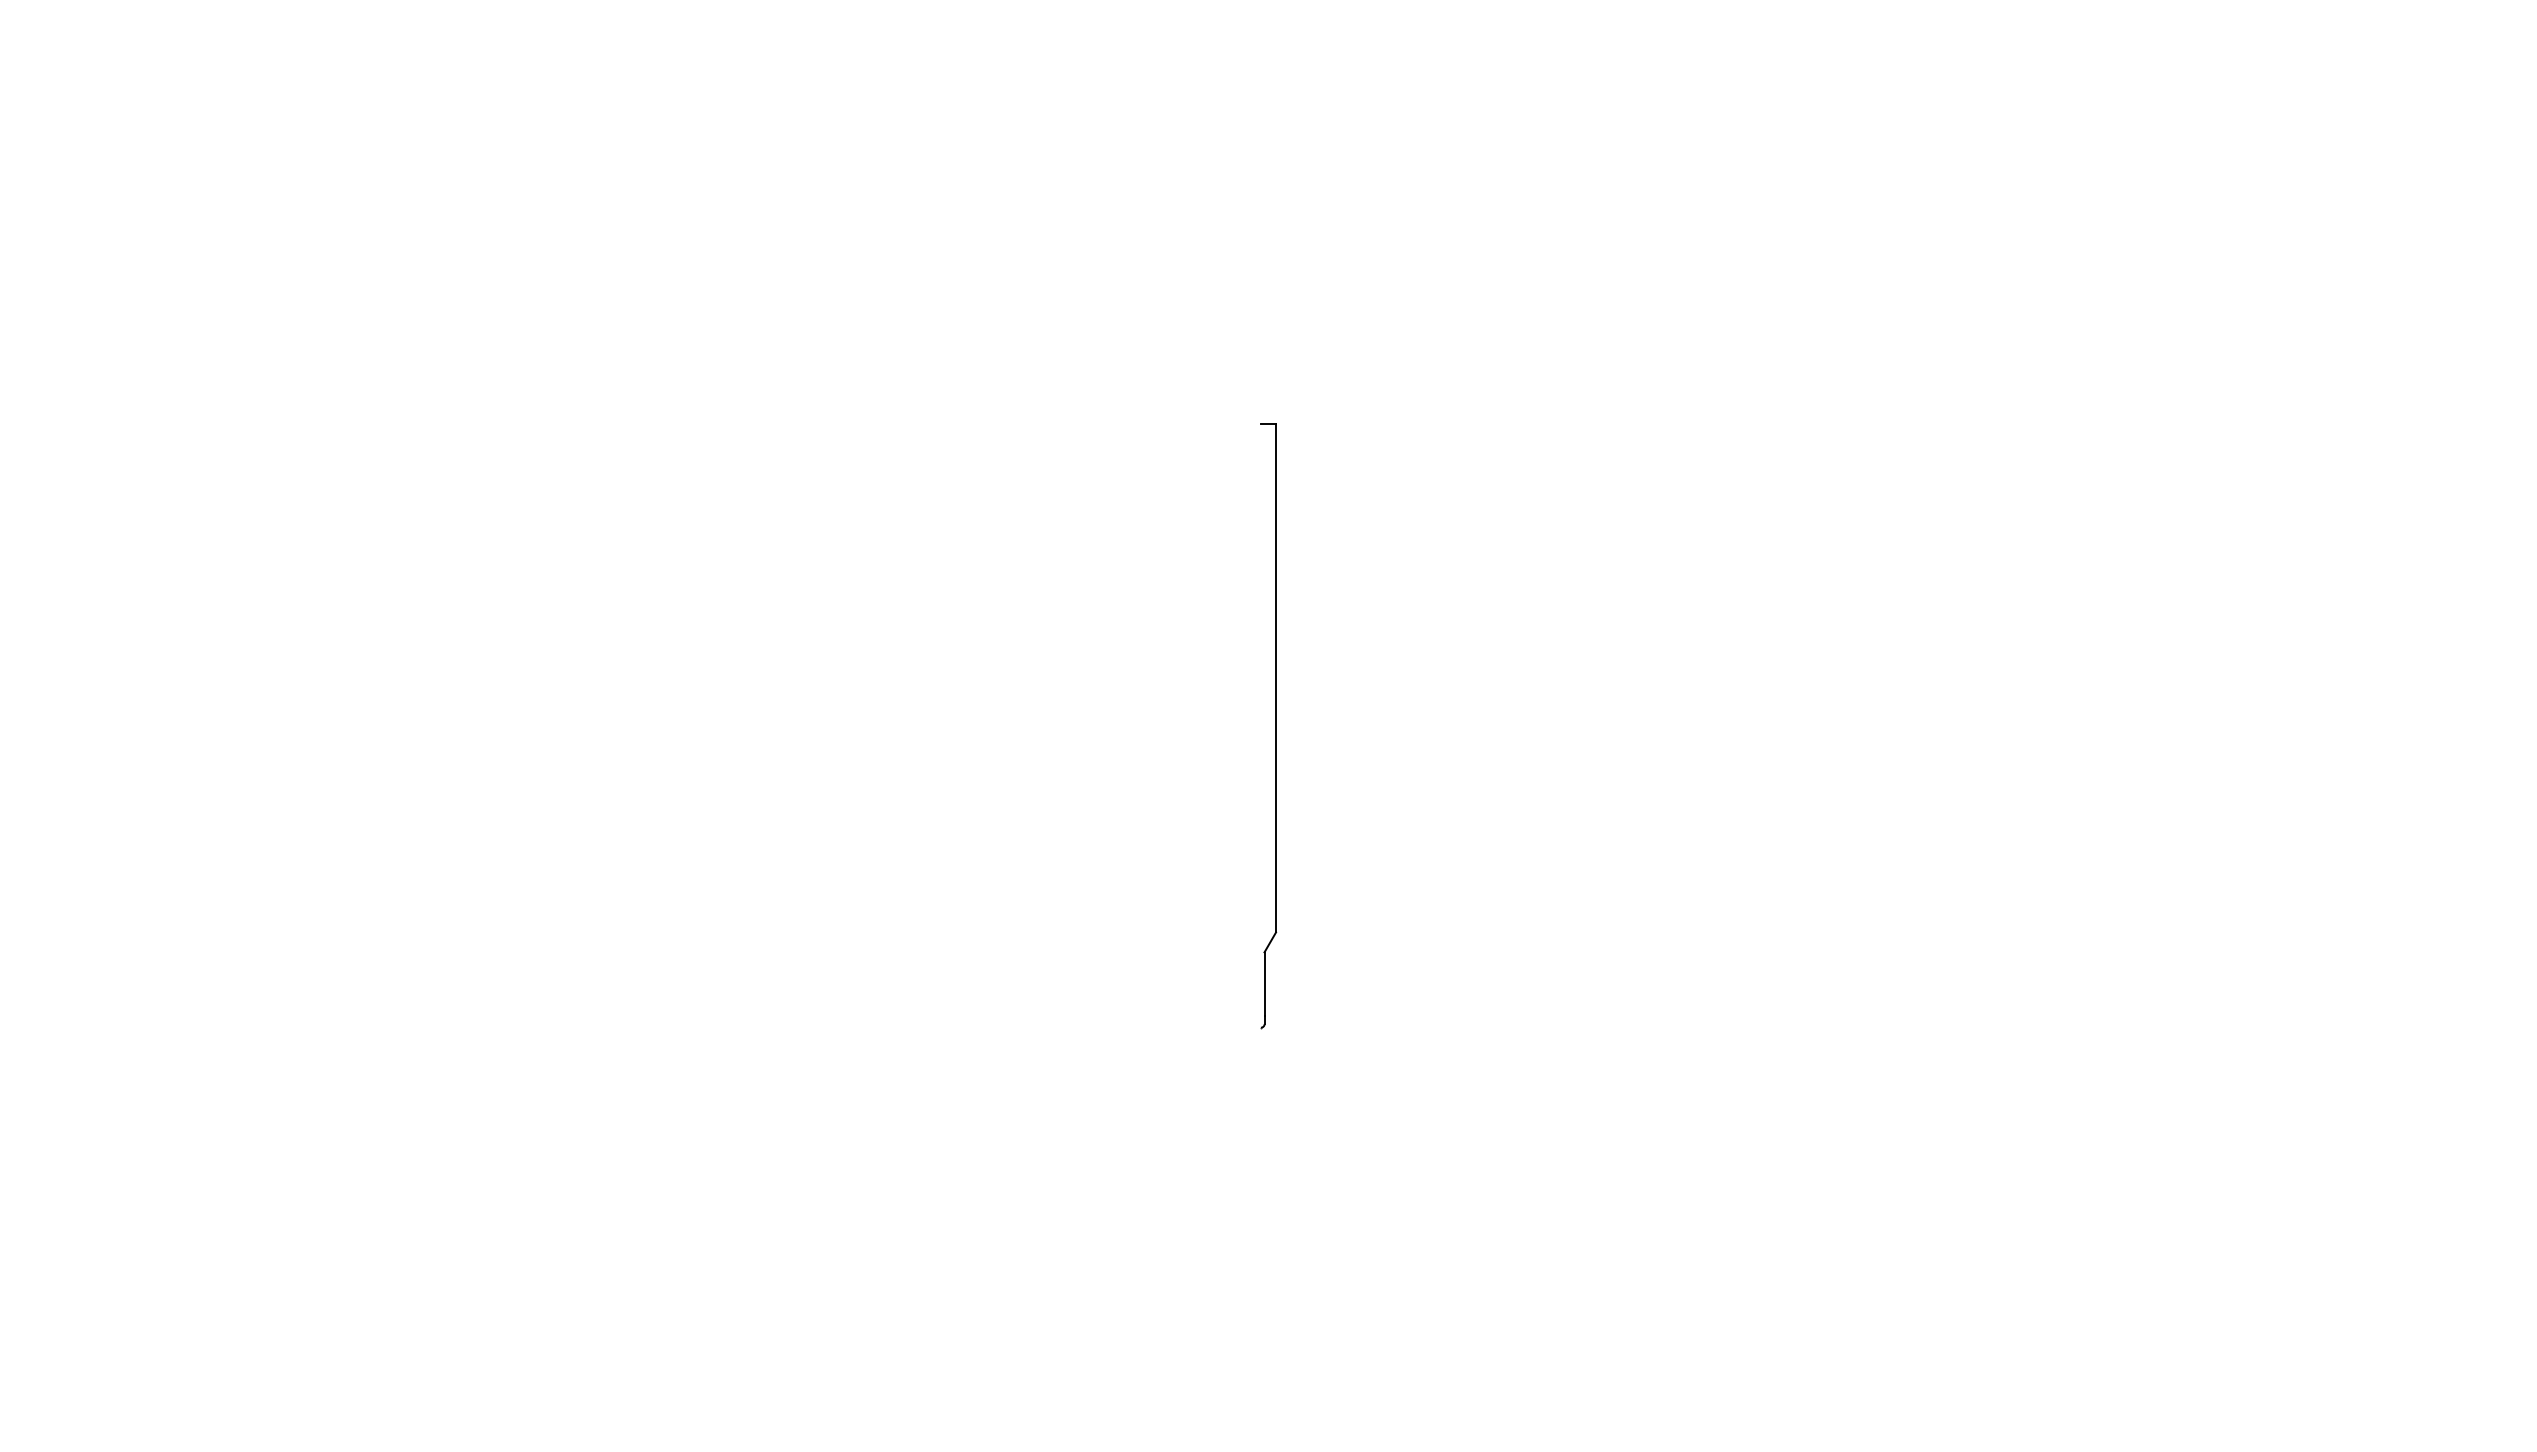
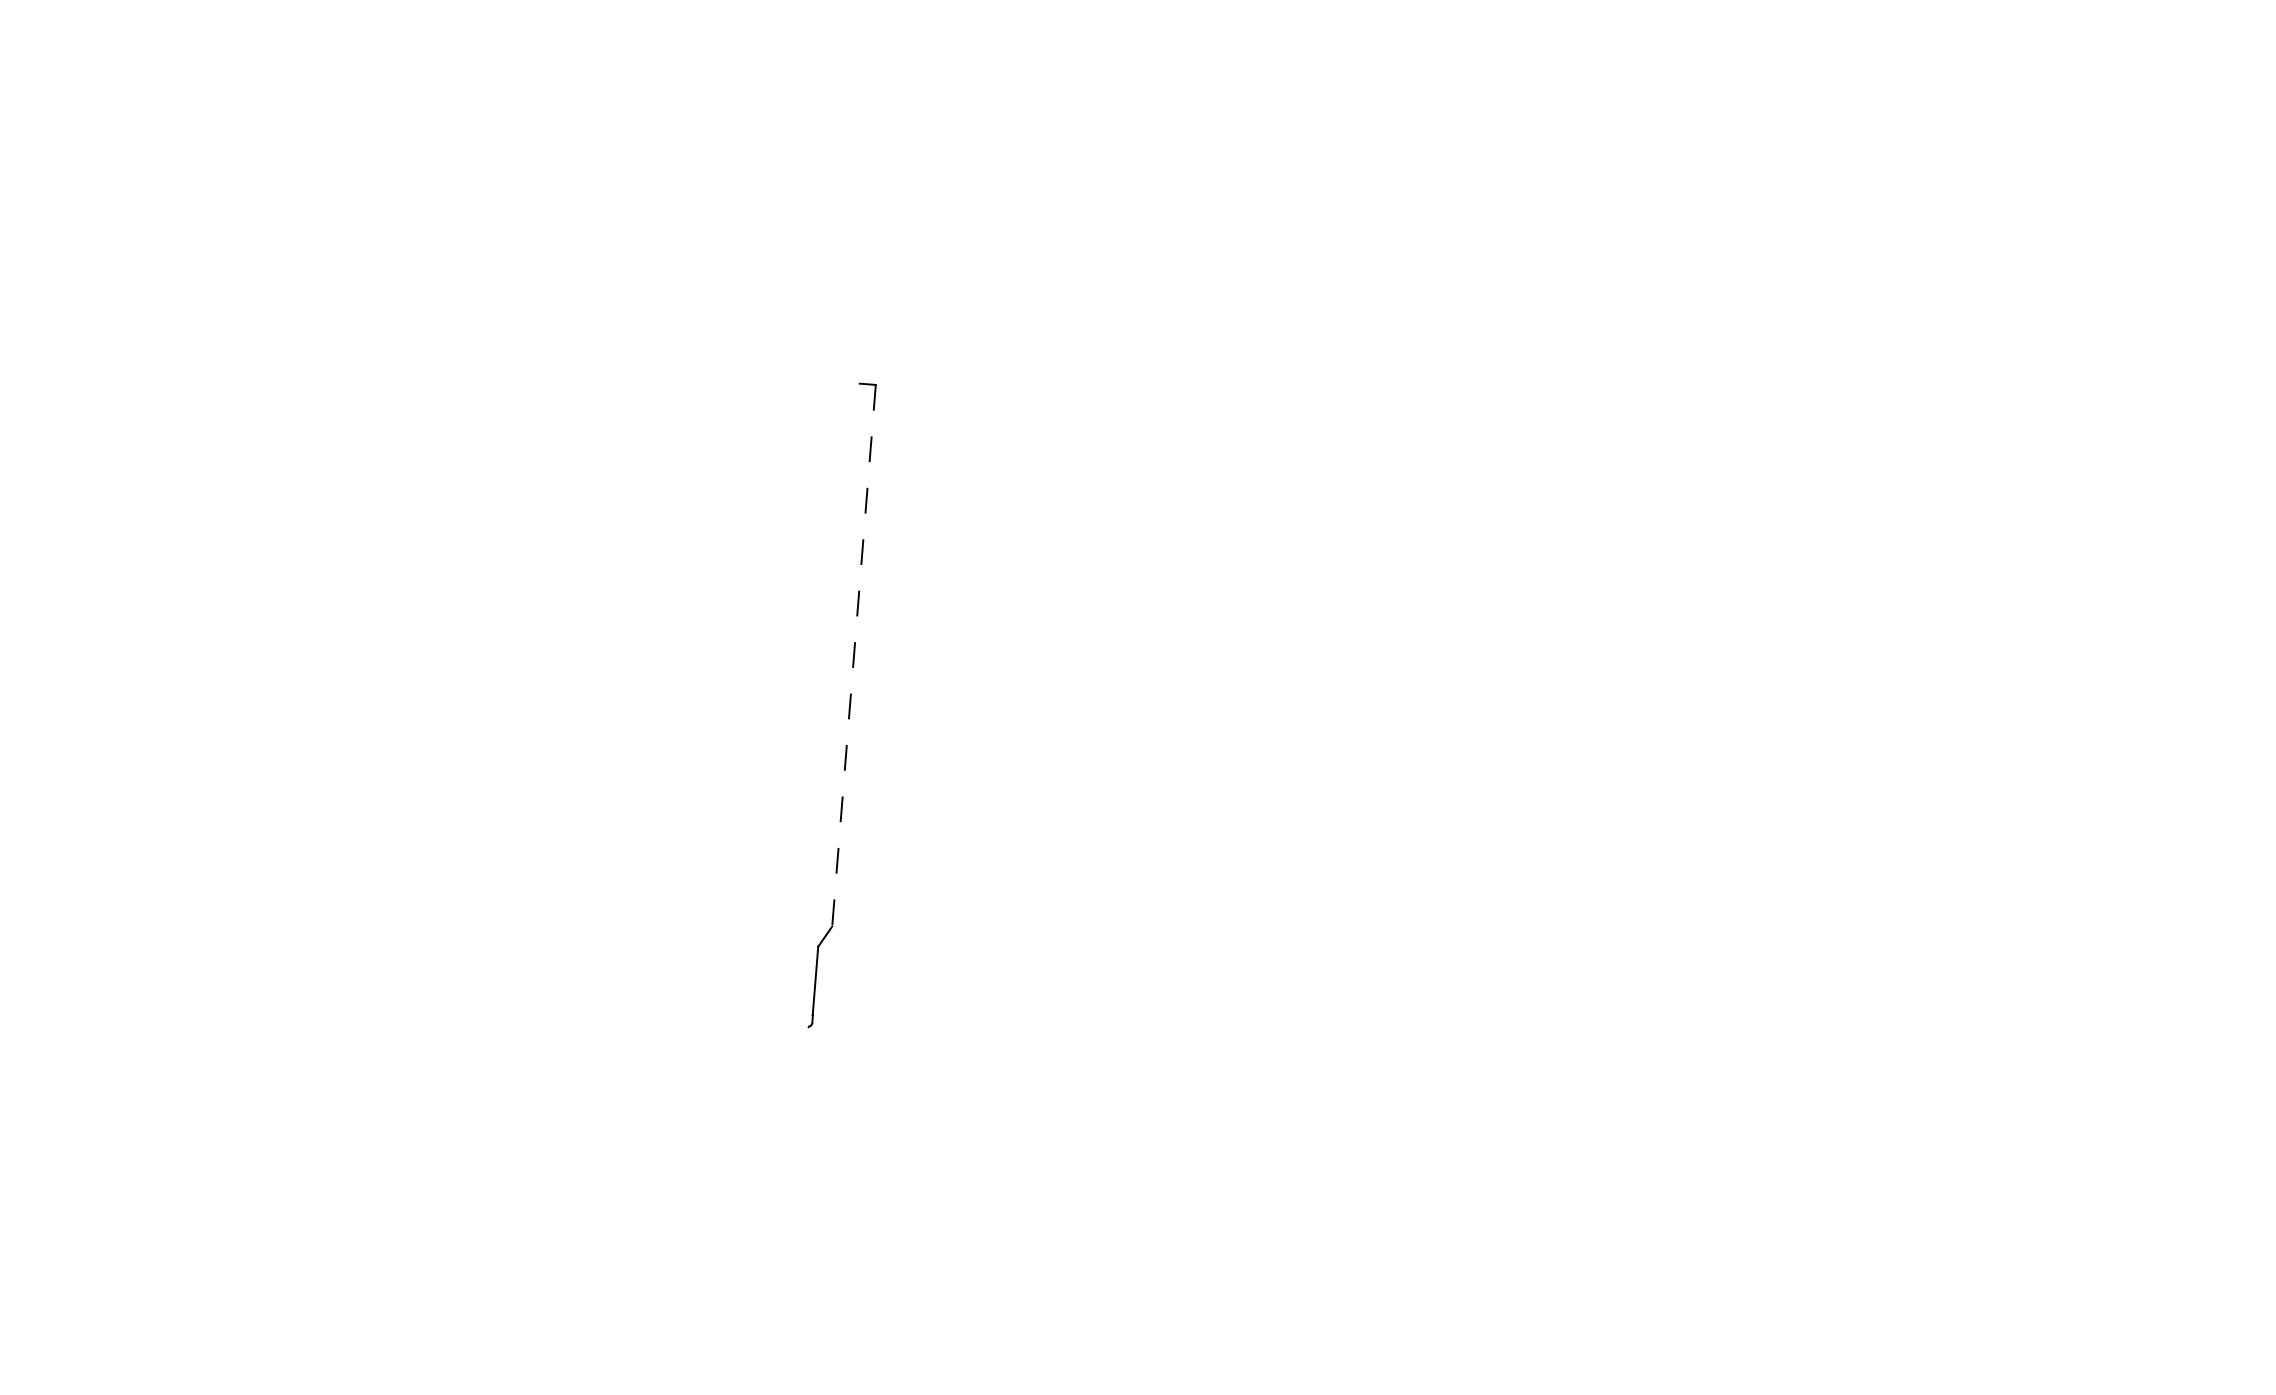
line: (1276, 678) -> (854, 655), solid -> dashed

